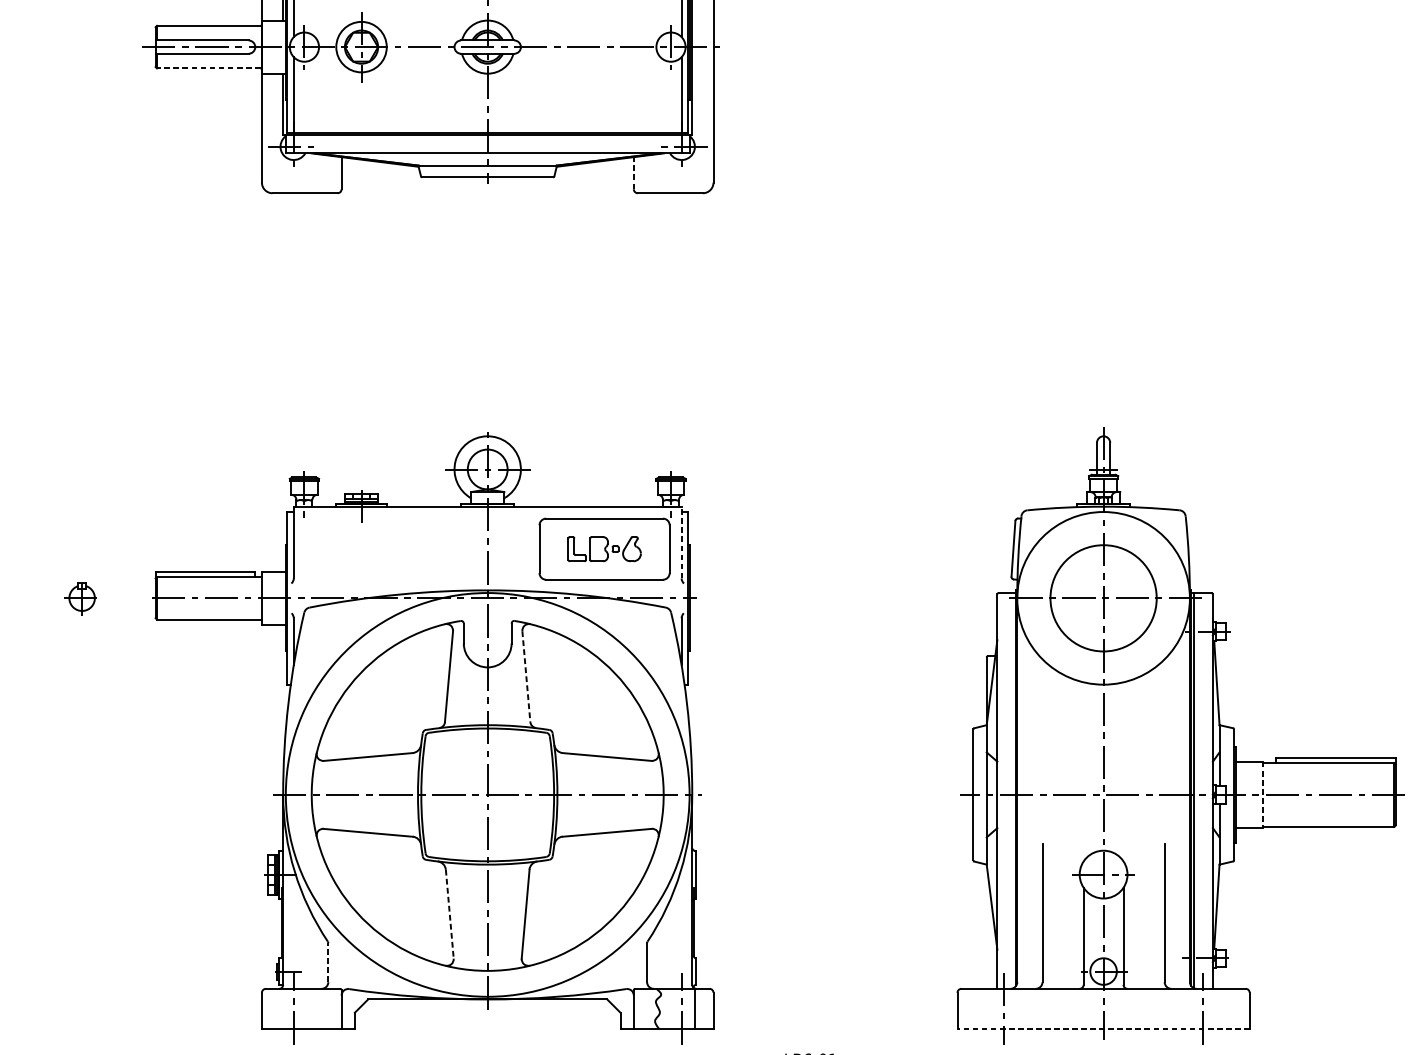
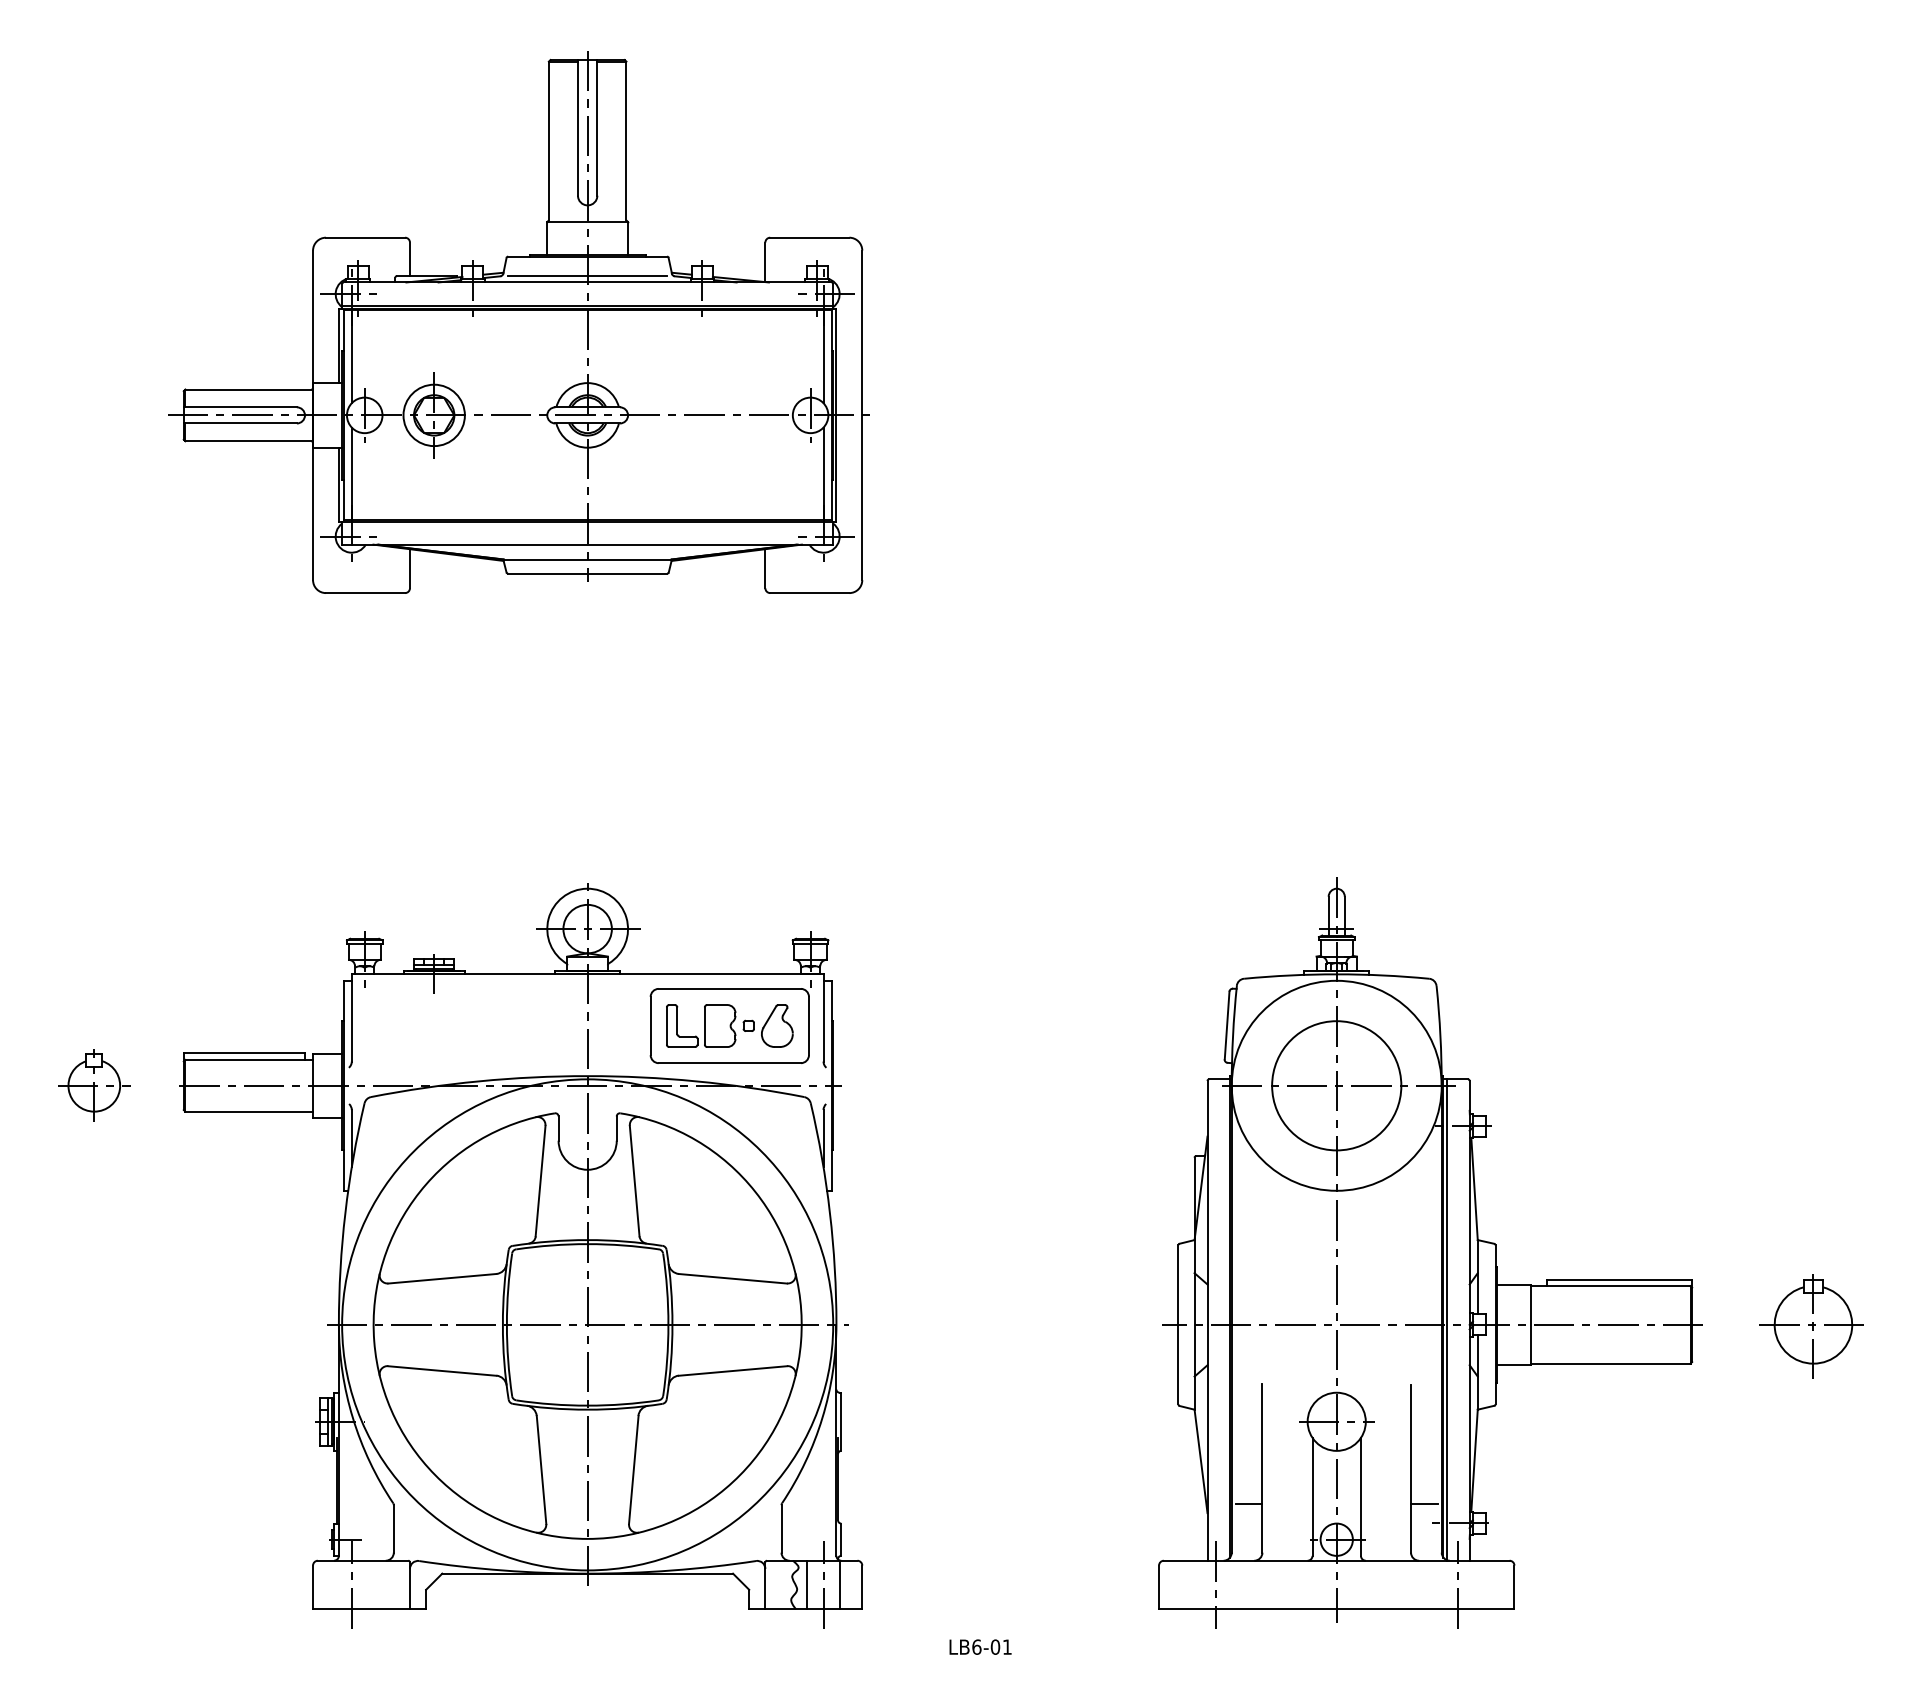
line: (208, 68) -> (247, 441), dashed -> solid
line: (633, 173) -> (765, 568), dashed -> solid
line: (681, 542) -> (823, 1017), dashed -> solid
part: (604, 548) -> (729, 1025), size x1.43
part: (82, 598) -> (94, 1085), size x1.67
line: (526, 677) -> (634, 1181), dashed -> solid
line: (1262, 795) -> (1530, 1325), dashed -> solid
line: (449, 914) -> (541, 1470), dashed -> solid
line: (1031, 942) -> (1248, 1504), added
line: (1175, 942) -> (1424, 1504), added
line: (328, 962) -> (393, 1528), dashed -> solid
line: (668, 1008) -> (807, 1584), added
line: (1103, 1028) -> (1336, 1609), dashed -> solid

